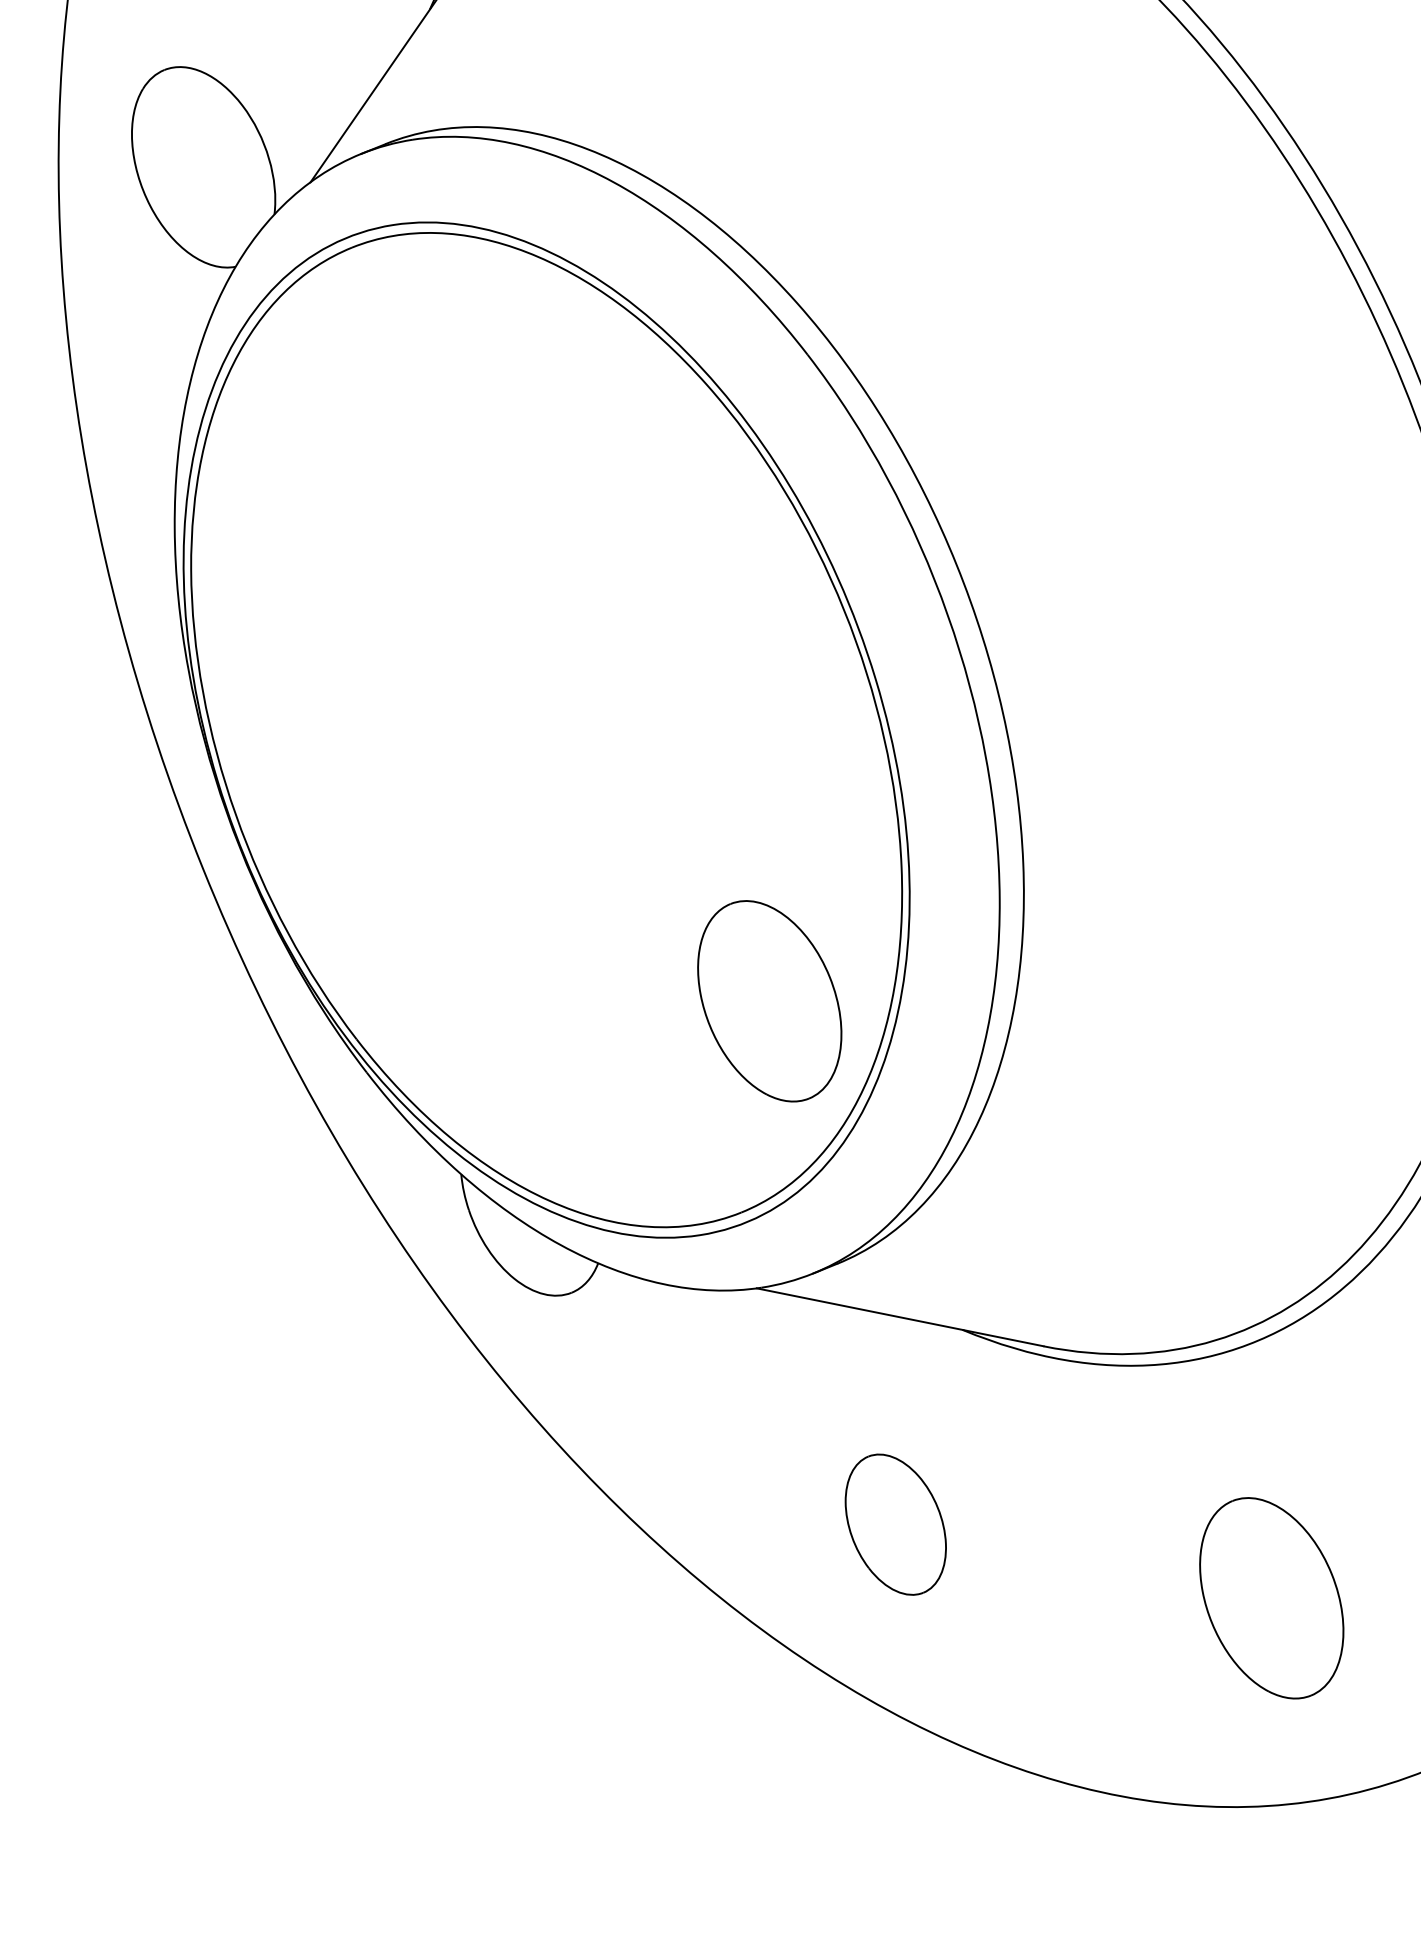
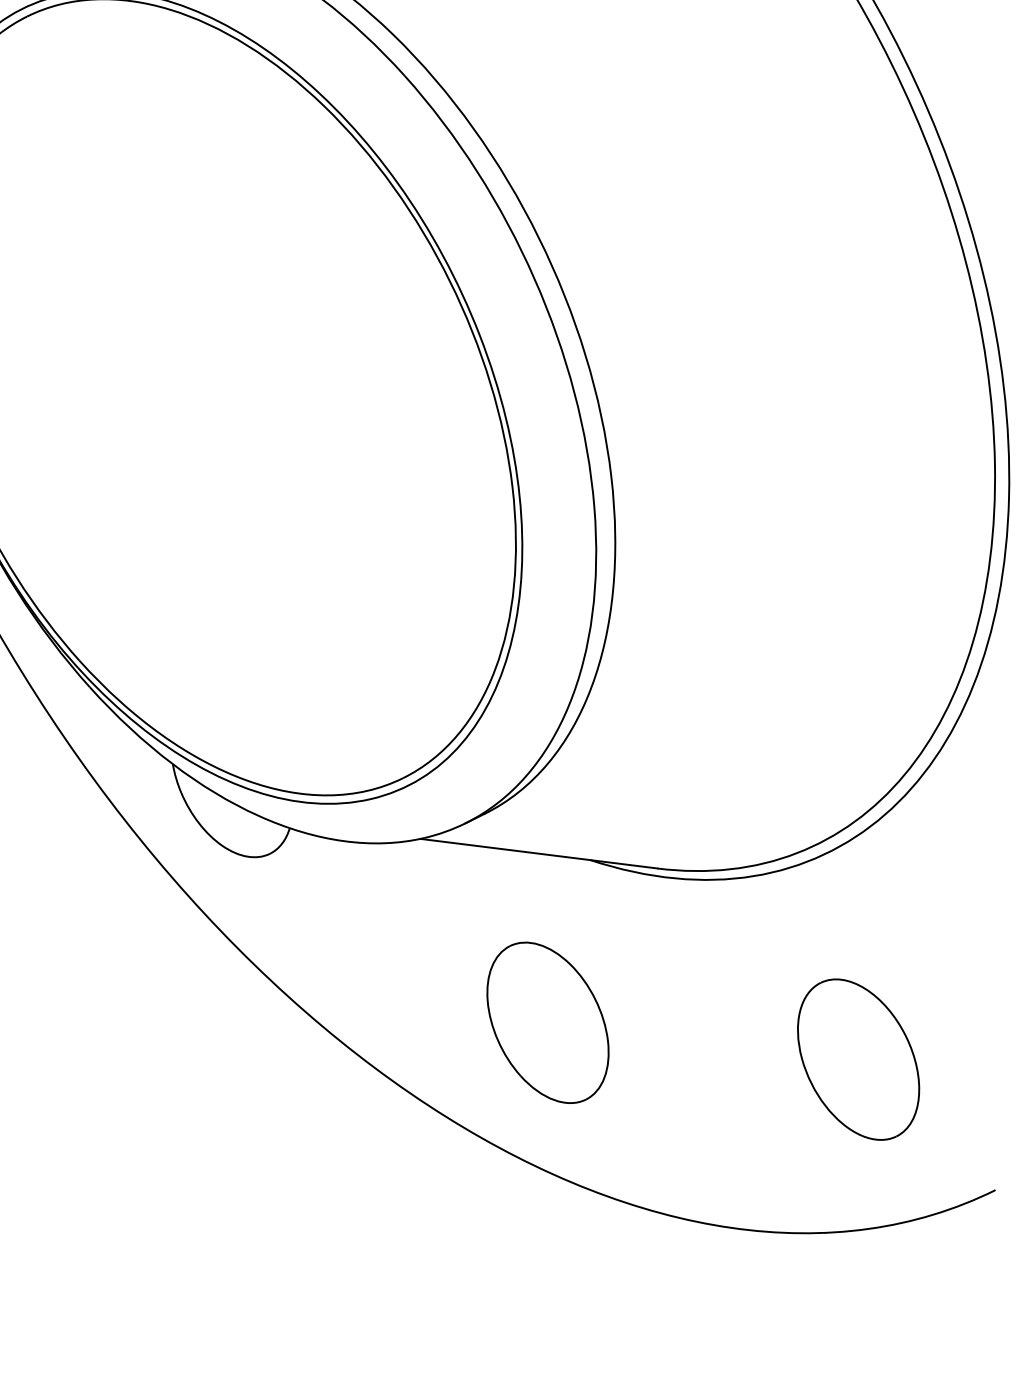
part: (769, 1001) -> (413, 604), removed
part: (895, 1524) -> (547, 1022), size x1.43

